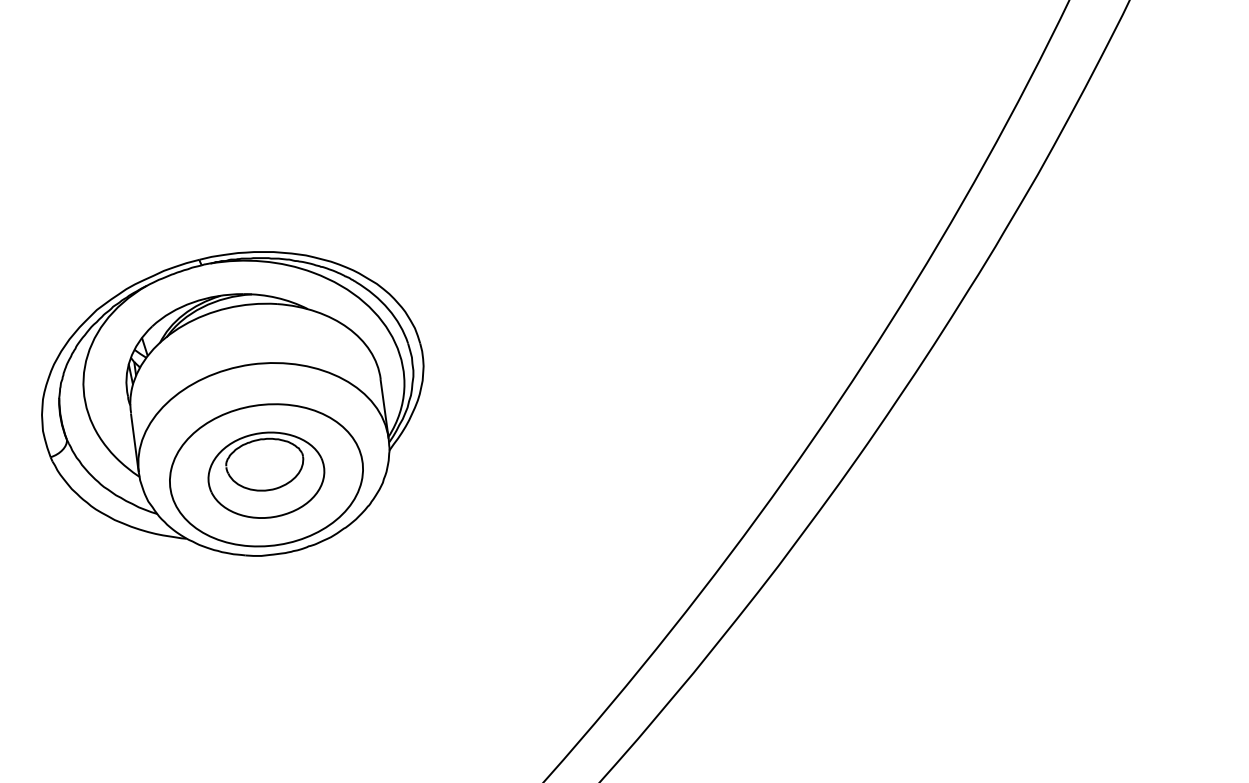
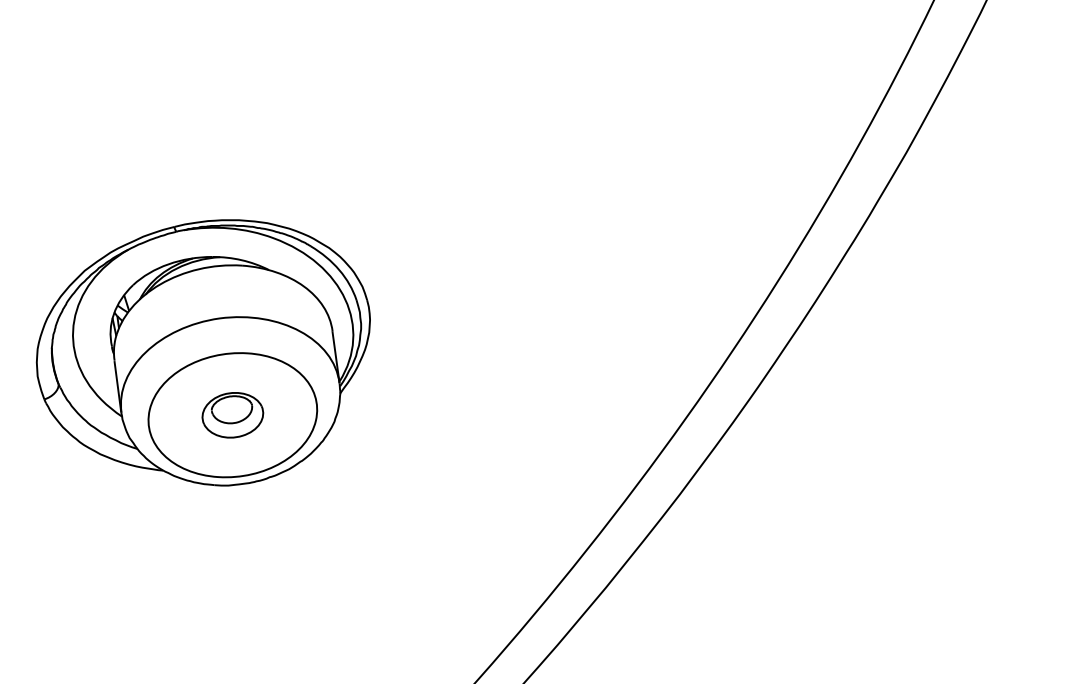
part: (266, 475) -> (232, 415), size x0.6

